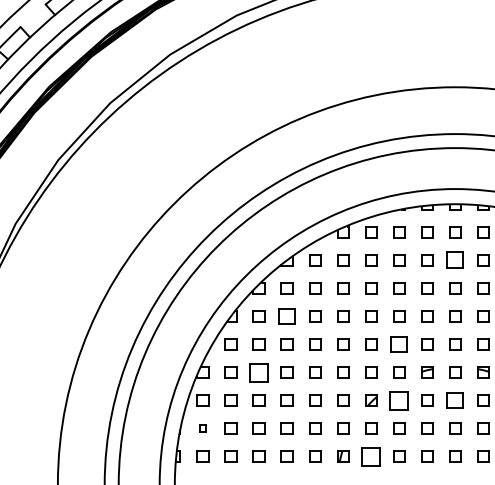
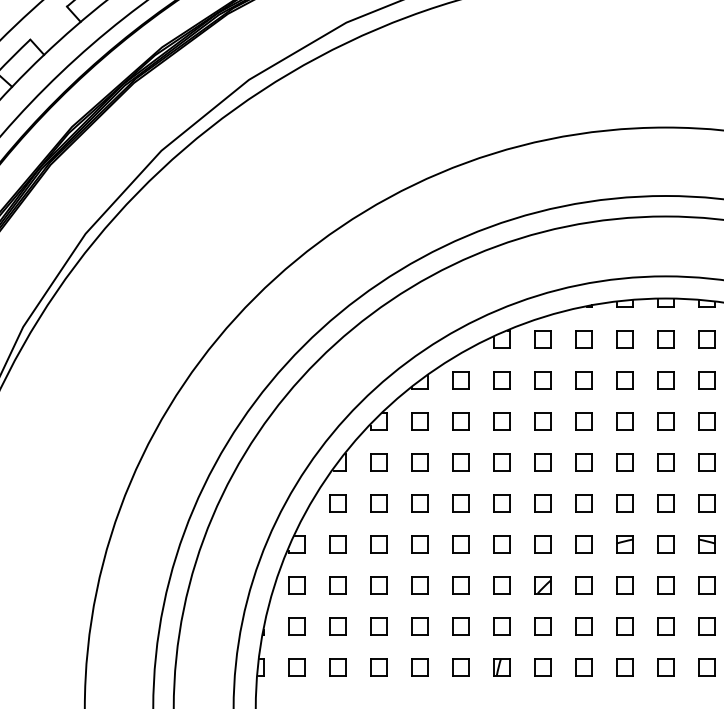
part: (455, 260) -> (666, 380), size x0.71
part: (286, 316) -> (419, 462), size x0.71
part: (399, 344) -> (584, 503), size x0.71
part: (258, 372) -> (378, 544), size x0.62
part: (399, 400) -> (584, 585), size x0.62
part: (455, 400) -> (666, 585), size x0.71
part: (202, 428) -> (296, 626), size x1.67
part: (371, 456) -> (543, 667), size x0.62

